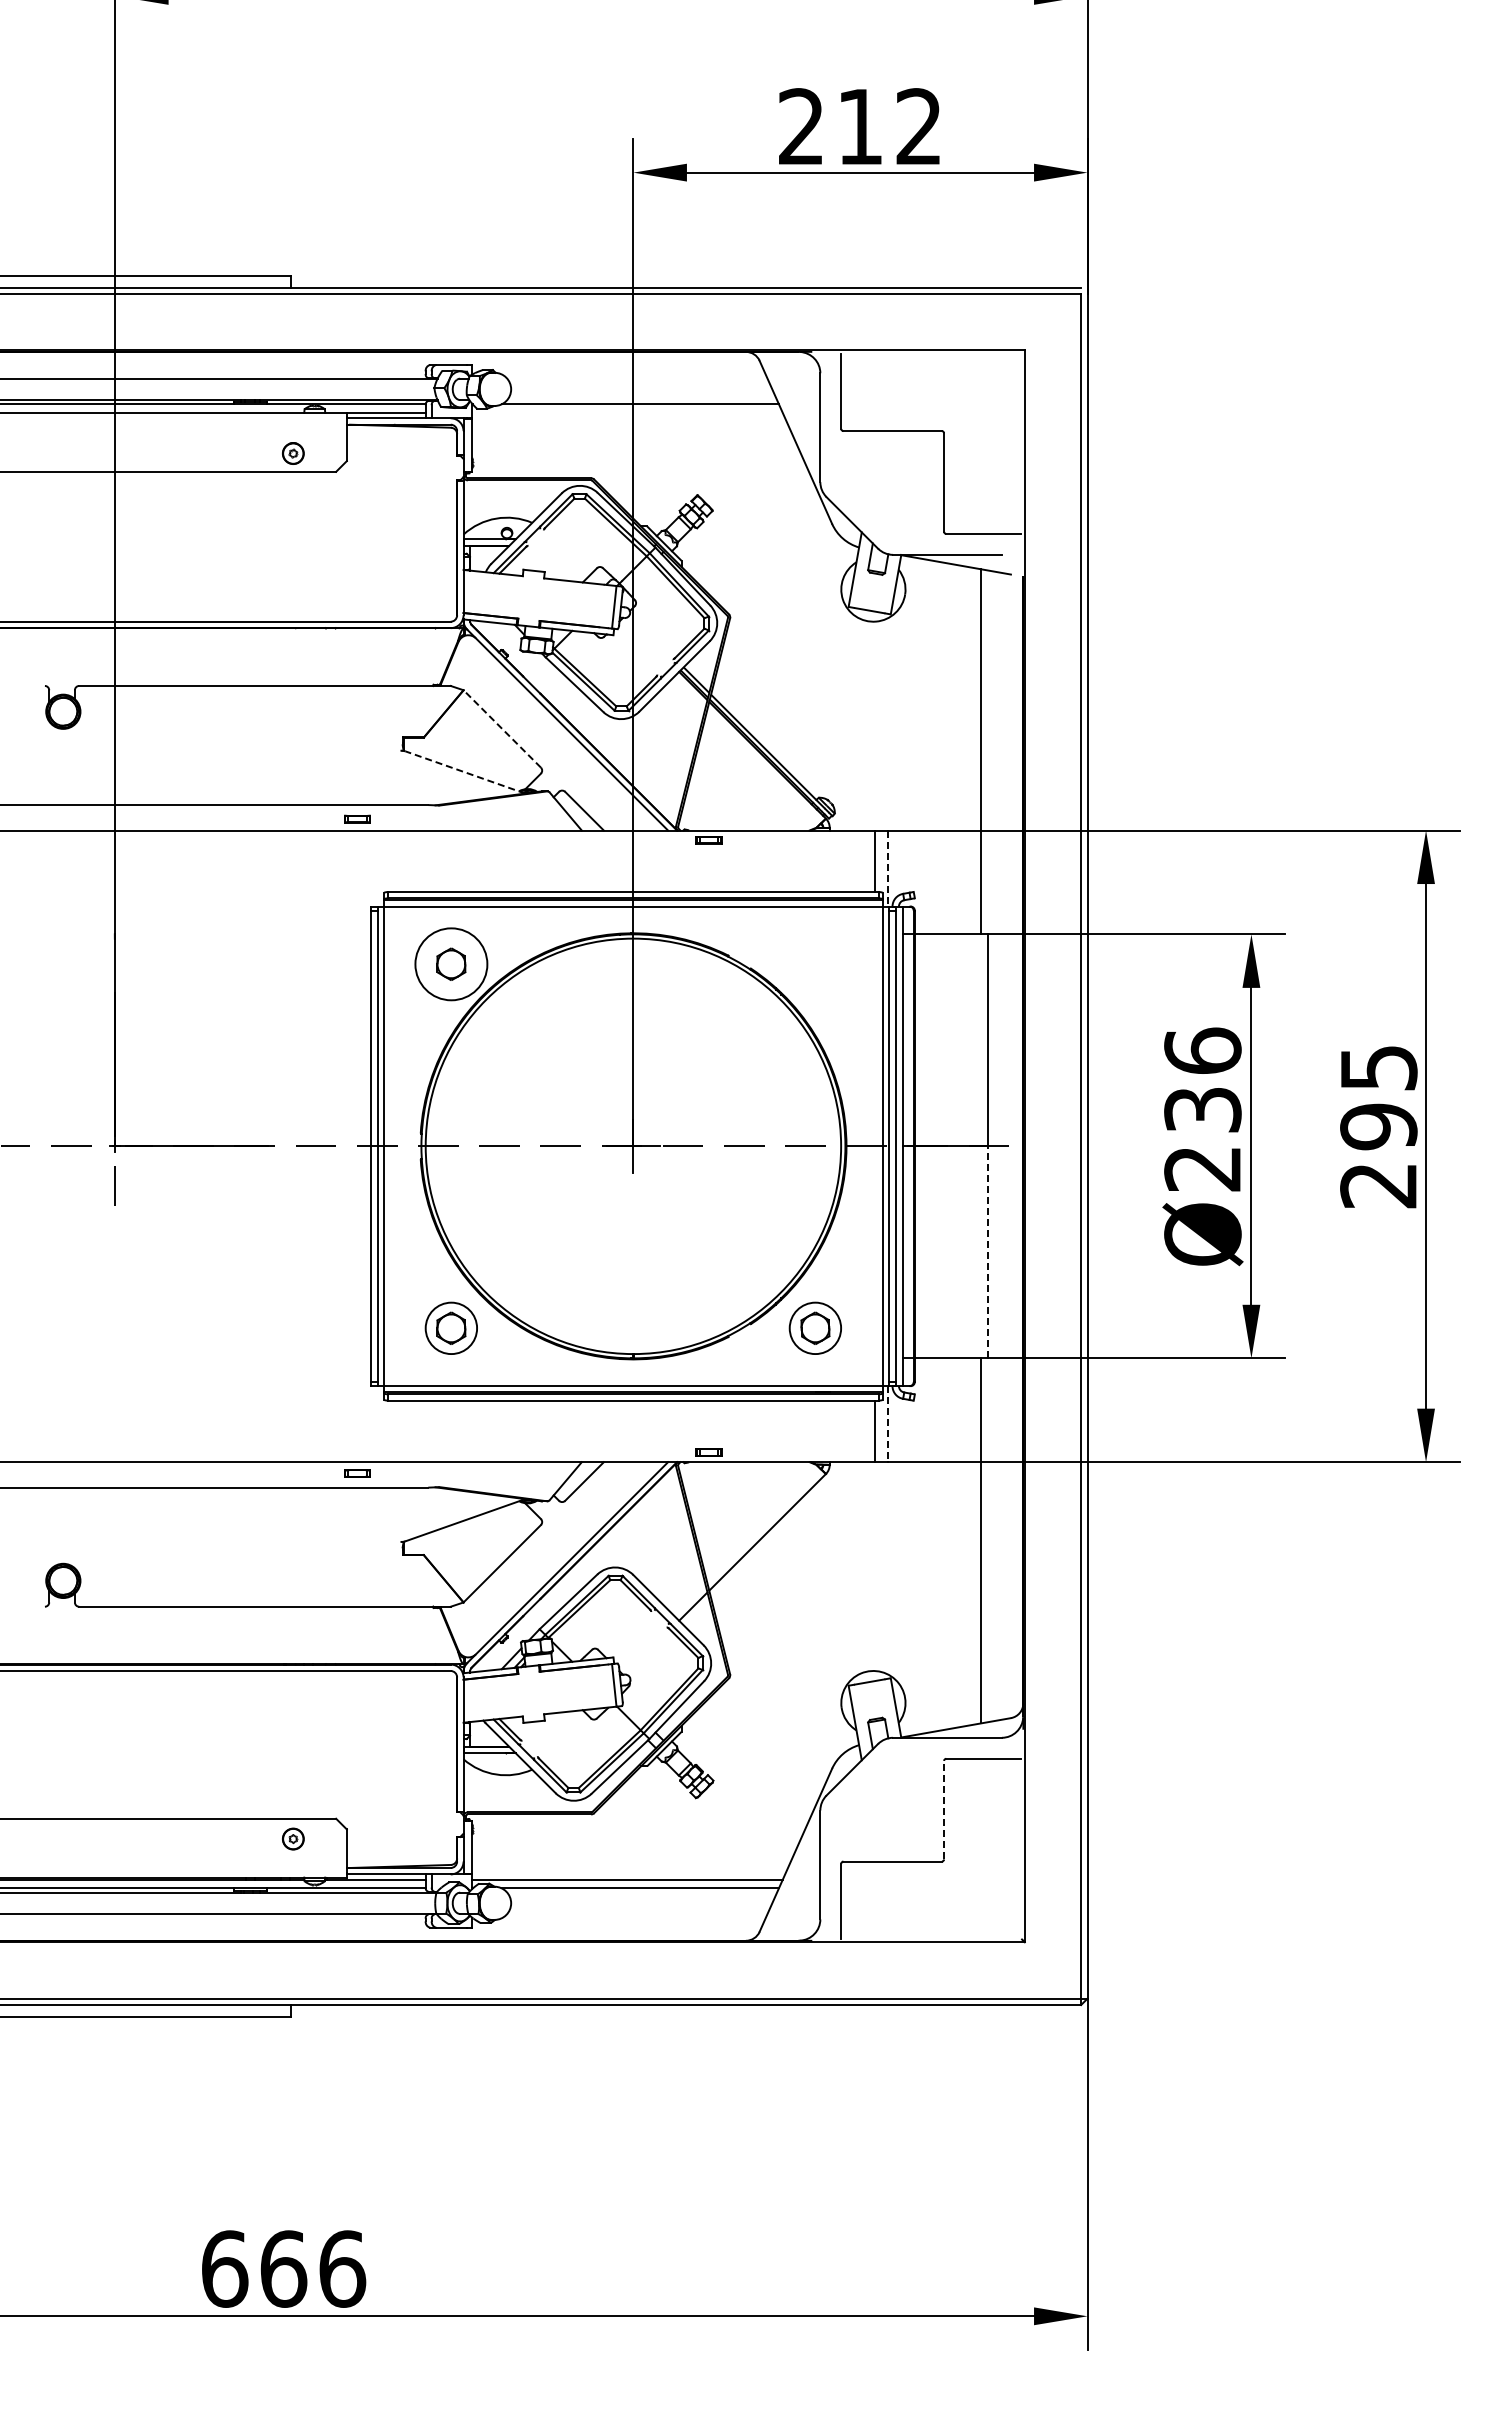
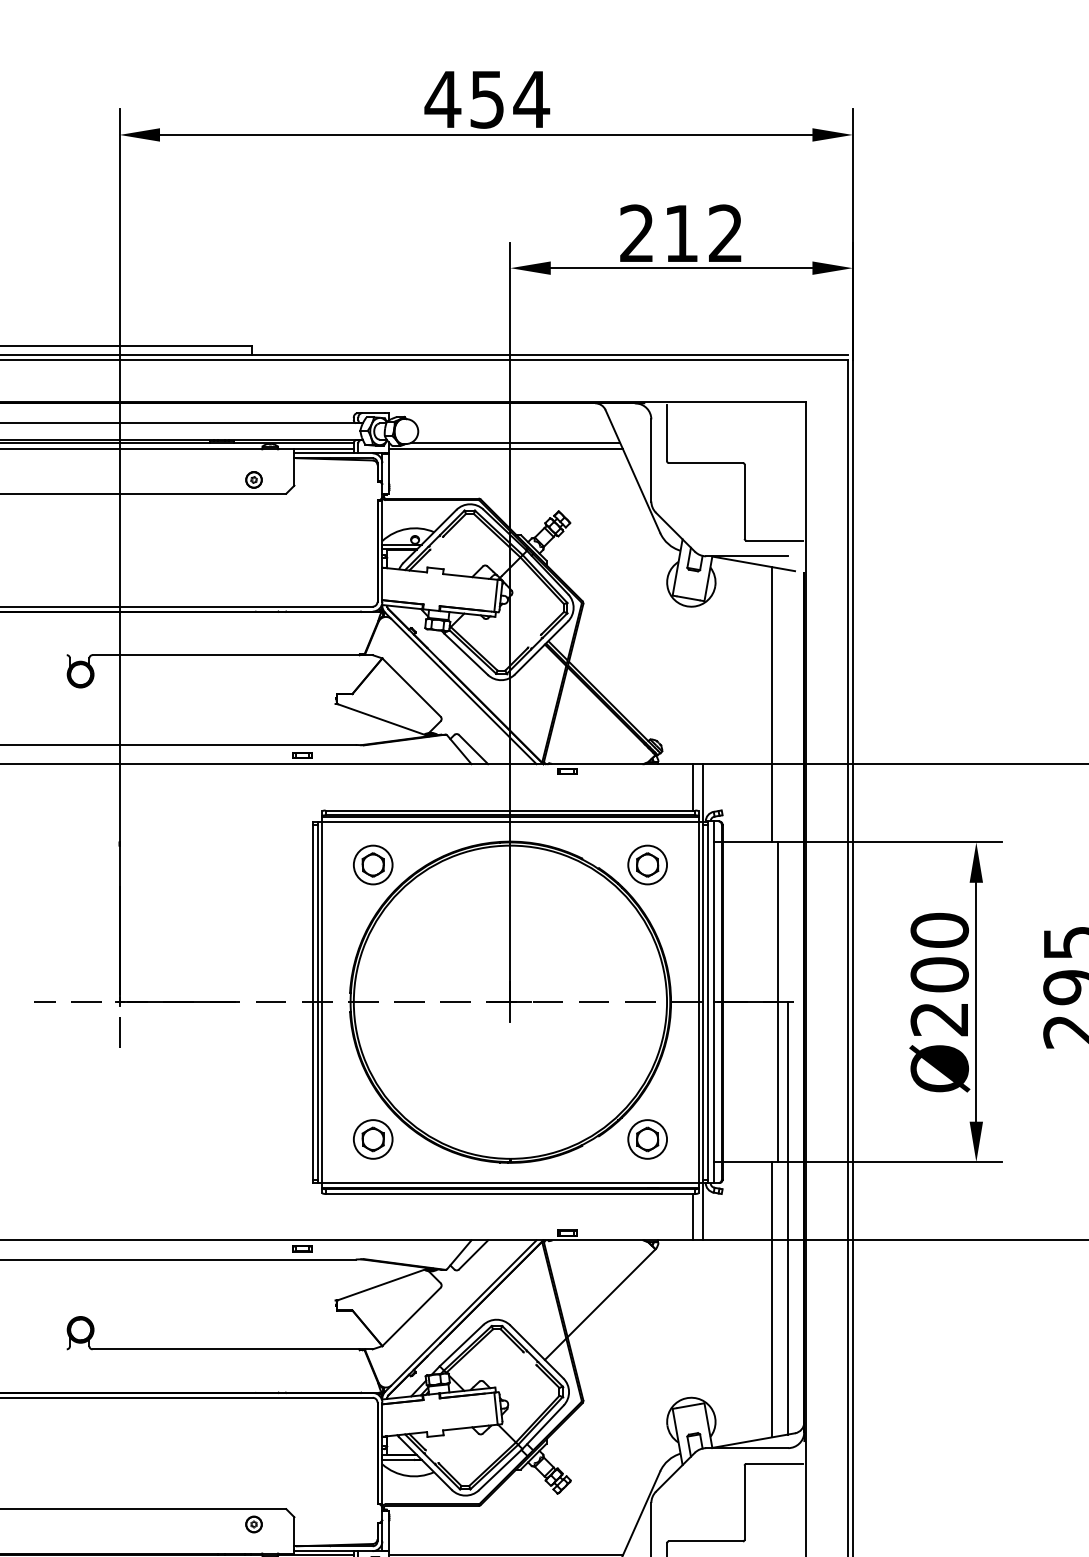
line: (627, 412) -> (505, 449), added
line: (502, 728) -> (411, 687), dashed -> solid
line: (465, 772) -> (383, 720), dashed -> solid
line: (888, 869) -> (702, 793), dashed -> solid
part: (814, 963) -> (646, 864), added
circle: (451, 964) -> (373, 865), size x0.71
text: (1202, 1080) -> (939, 952), Ø236 -> Ø200
line: (988, 1252) -> (778, 1082), dashed -> solid
line: (888, 1424) -> (702, 1211), dashed -> solid
line: (1001, 1432) -> (787, 1217), added
line: (944, 1809) -> (744, 1502), dashed -> solid

